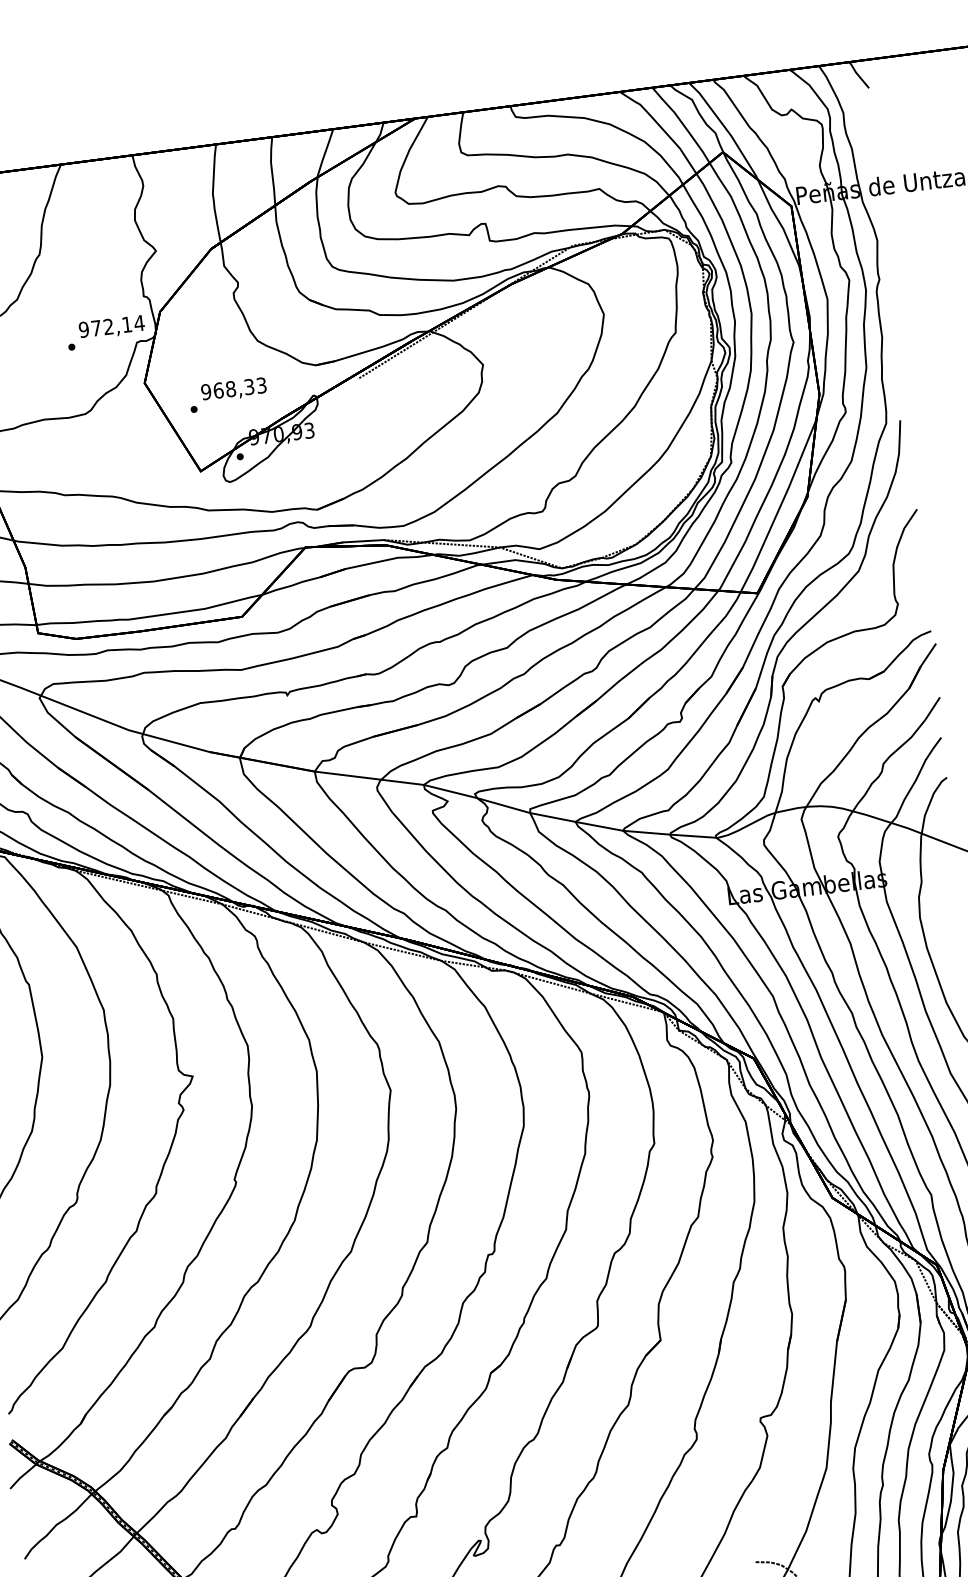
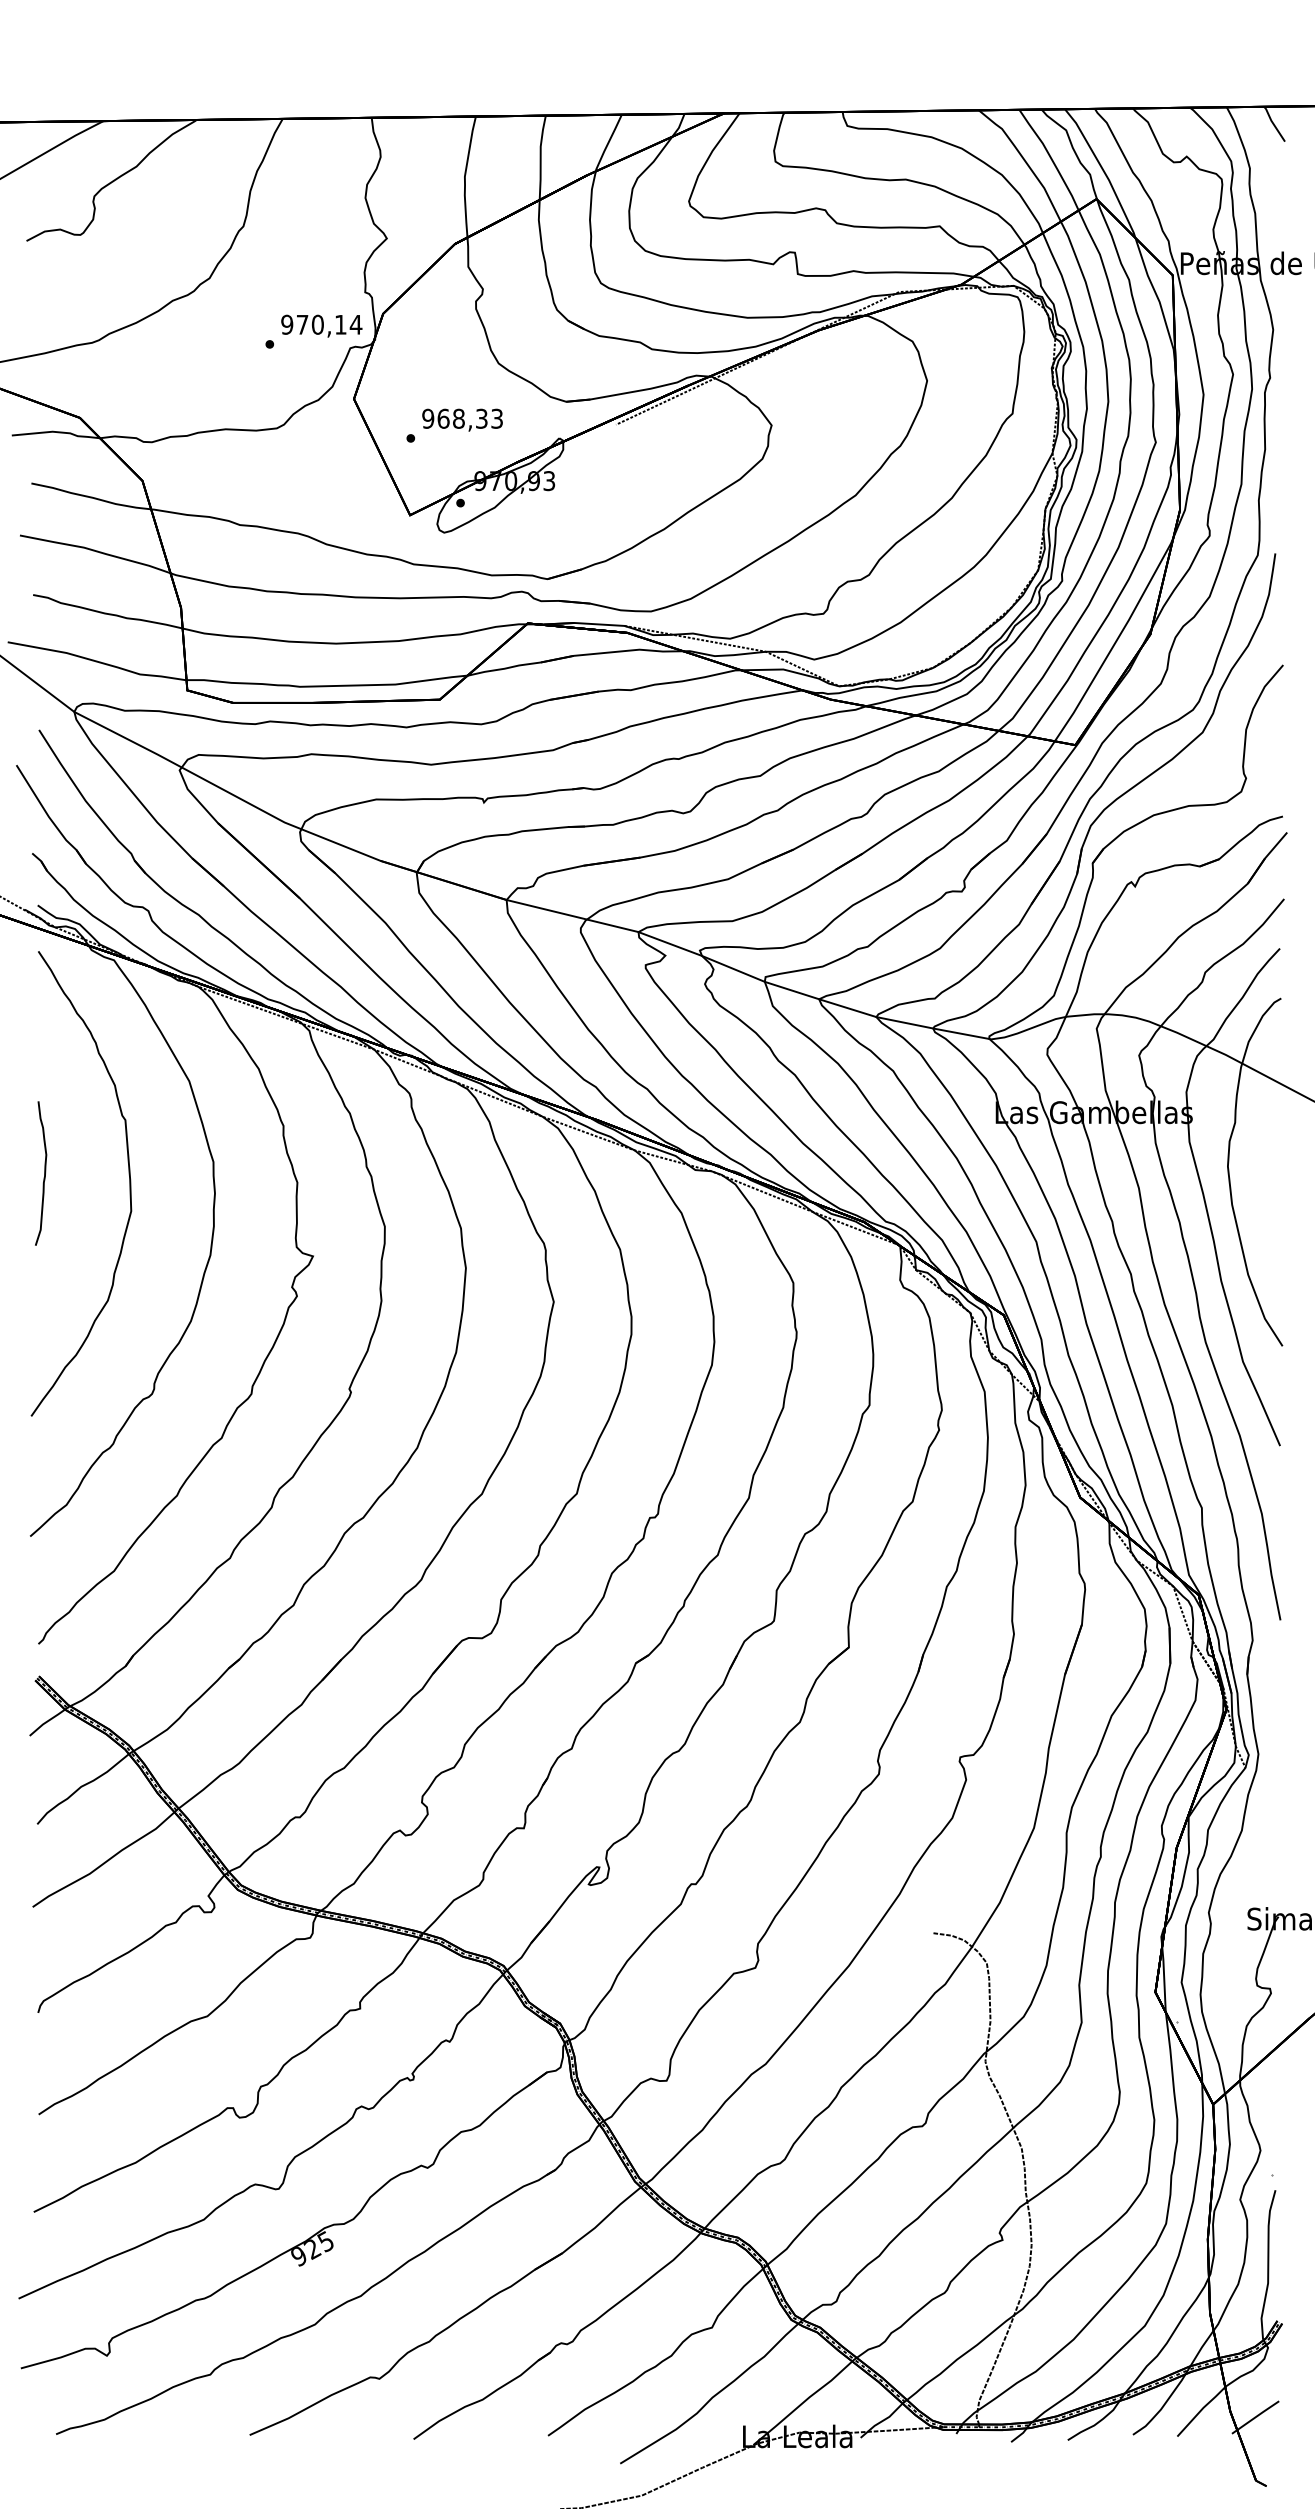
text: (108, 326) -> (317, 324), 972,14 -> 970,14

